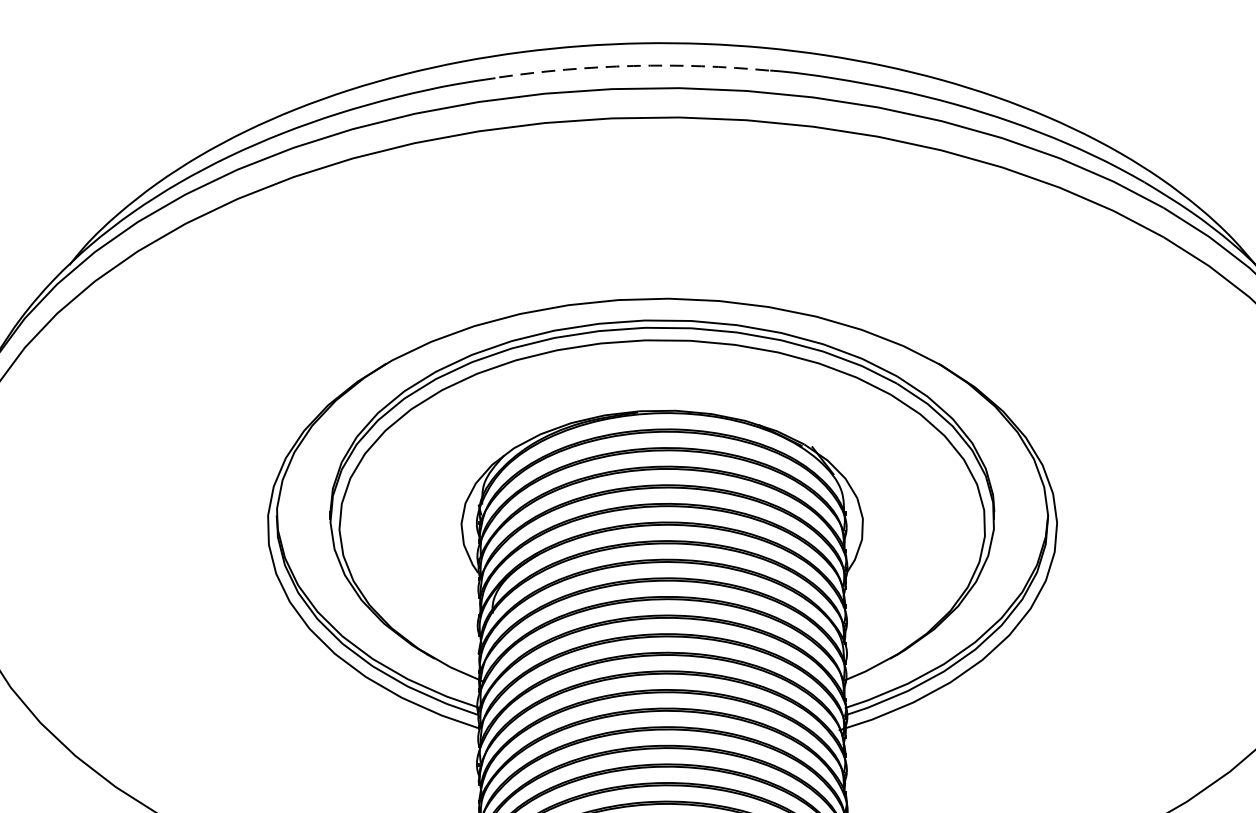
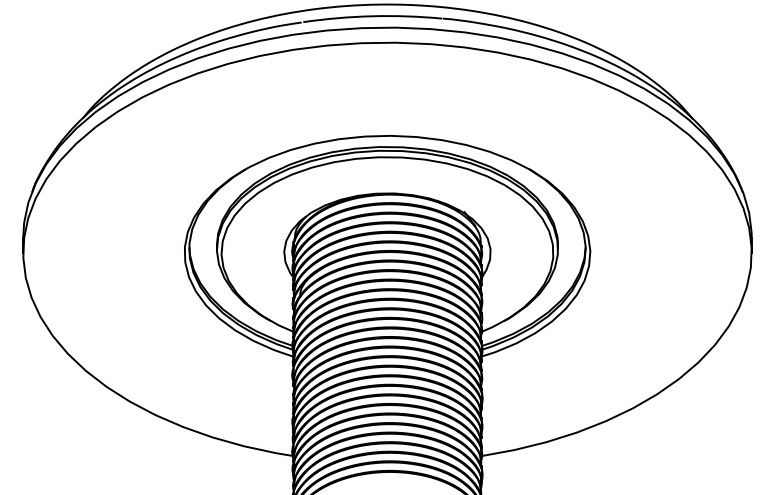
arc: (633, 66) -> (372, 16), dashed -> solid

